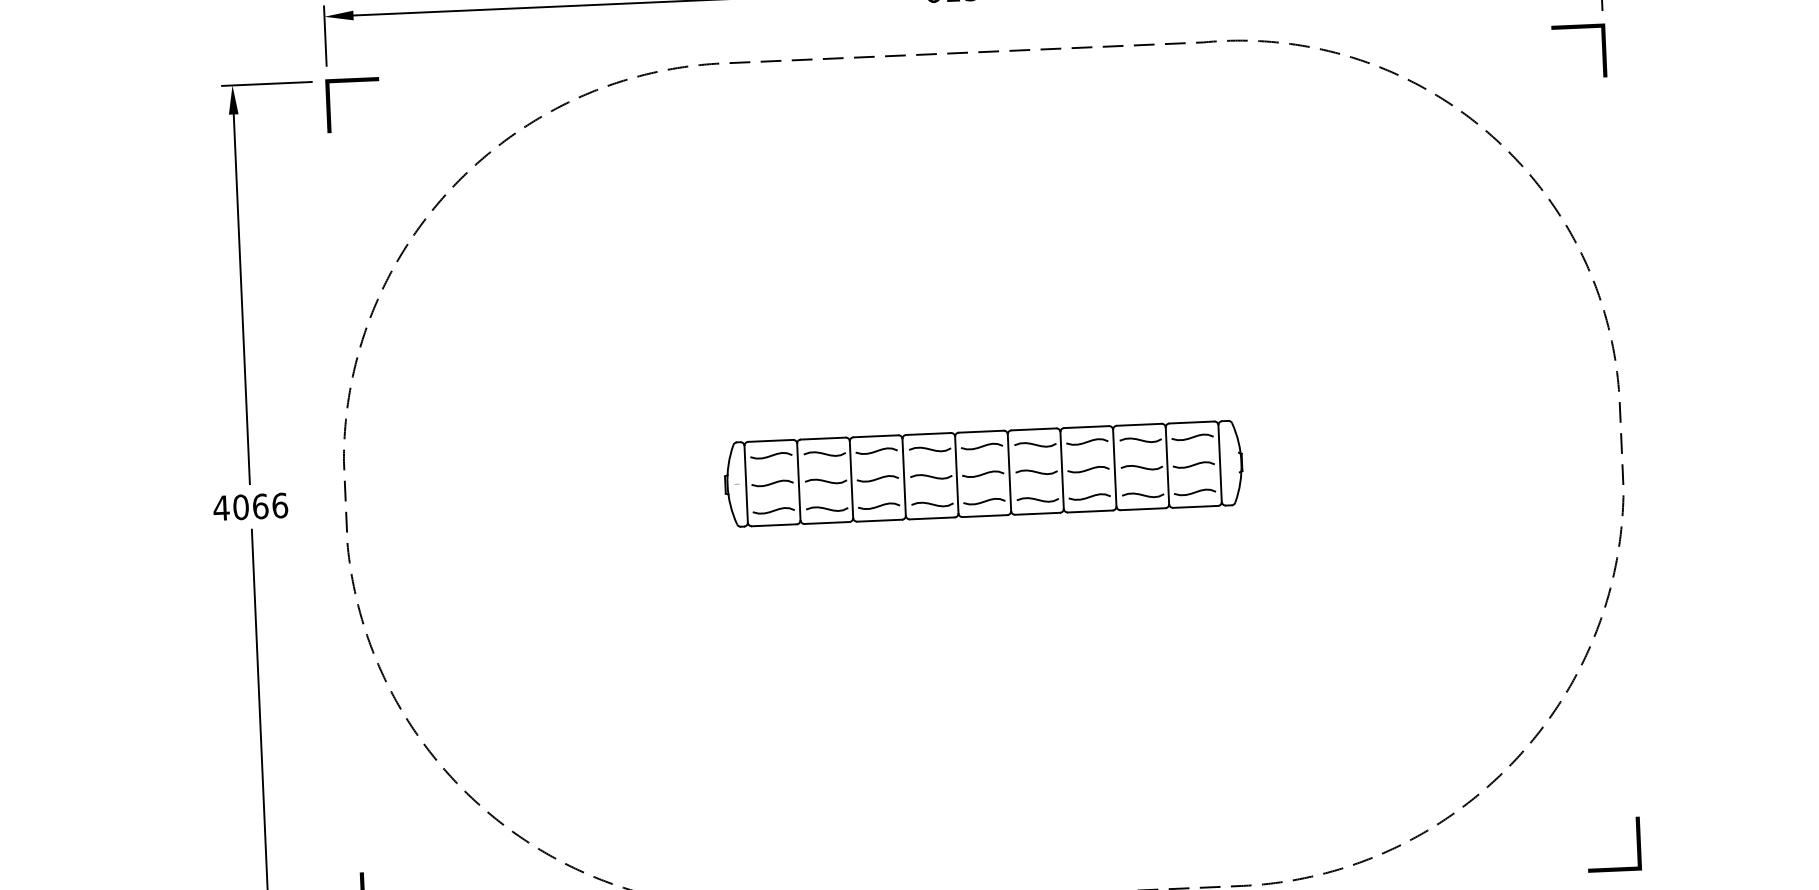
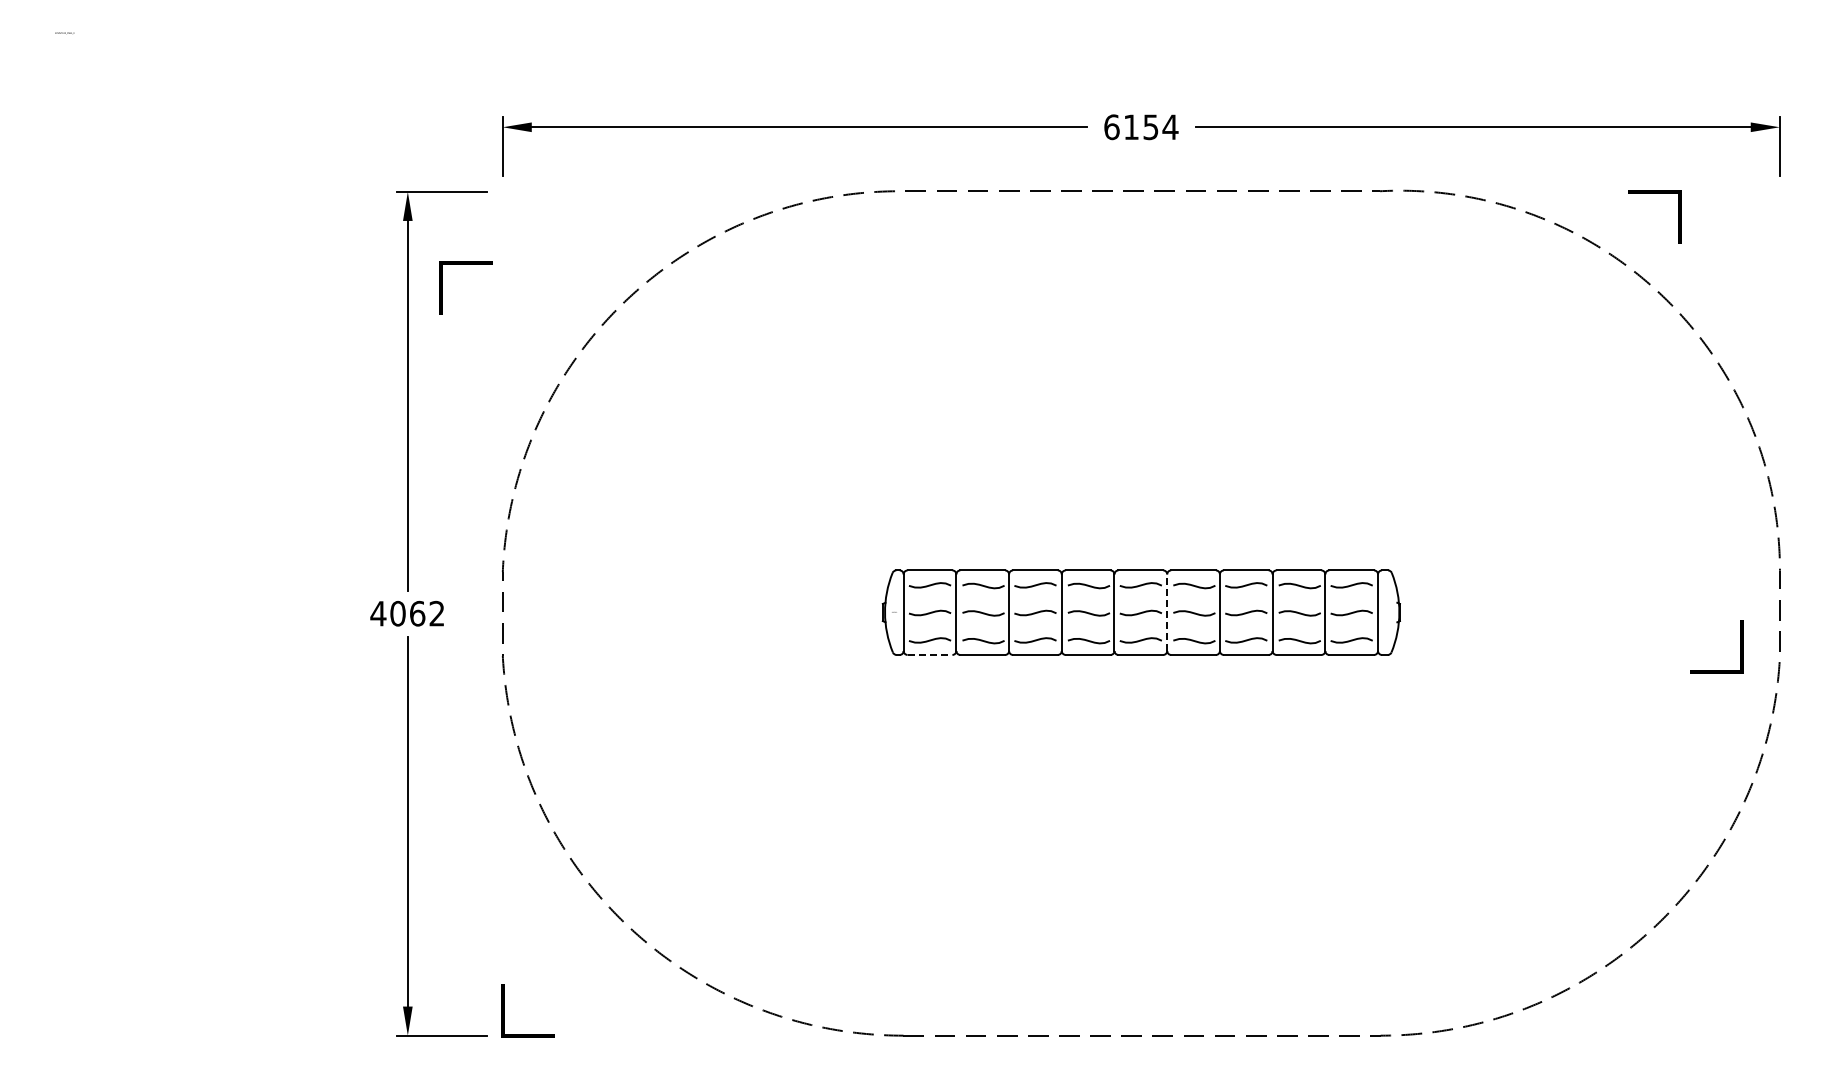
part: (1577, 28) -> (1654, 193), moved
part: (352, 81) -> (465, 264), moved
line: (1009, 472) -> (1167, 612), solid -> dashed
text: (279, 505) -> (436, 613), 4066 -> 4062
line: (774, 524) -> (930, 654), solid -> dashed
part: (1637, 843) -> (1740, 646), moved

